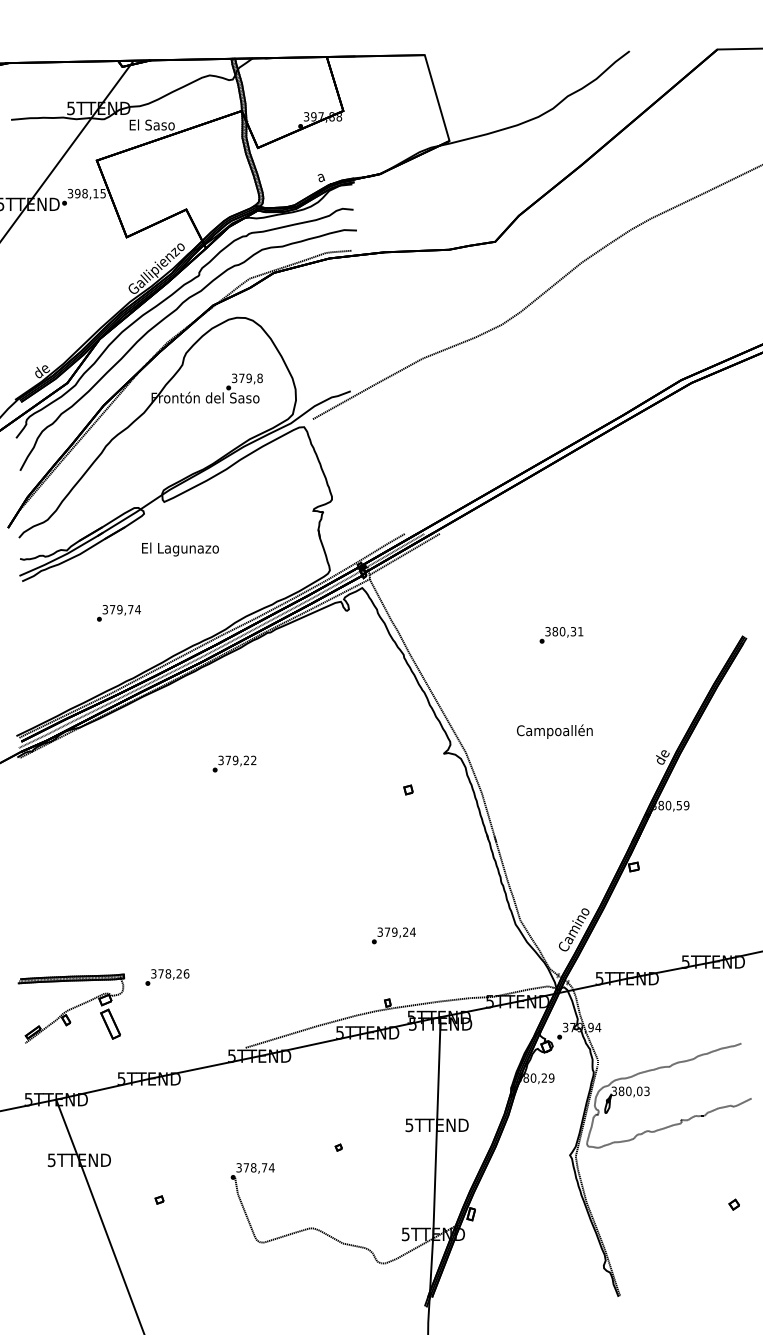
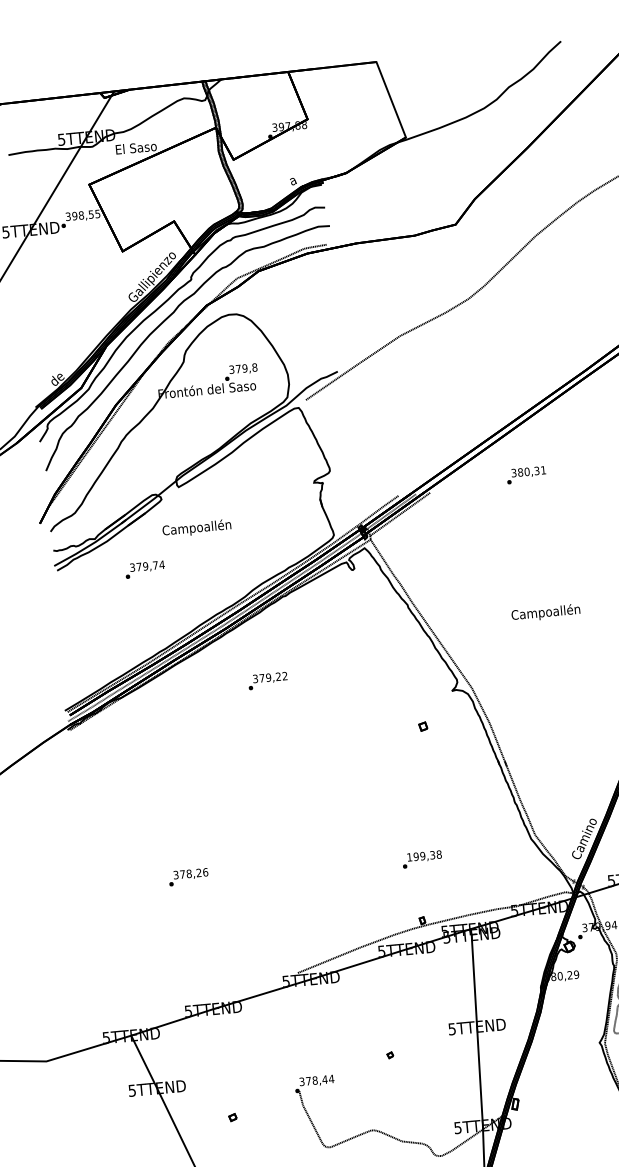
text: (95, 193) -> (90, 214), 398,15 -> 398,55
text: (180, 549) -> (197, 528), El Lagunazo -> Campoallén
text: (118, 613) -> (144, 569), moved
text: (561, 635) -> (526, 475), moved
text: (554, 731) -> (545, 612), moved
text: (234, 763) -> (267, 680), moved
text: (396, 931) -> (424, 855), 379,24 -> 199,38
text: (167, 977) -> (188, 877), moved
part: (71, 1008) -> (137, 952), removed
text: (264, 1167) -> (324, 1079), 378,74 -> 378,44

